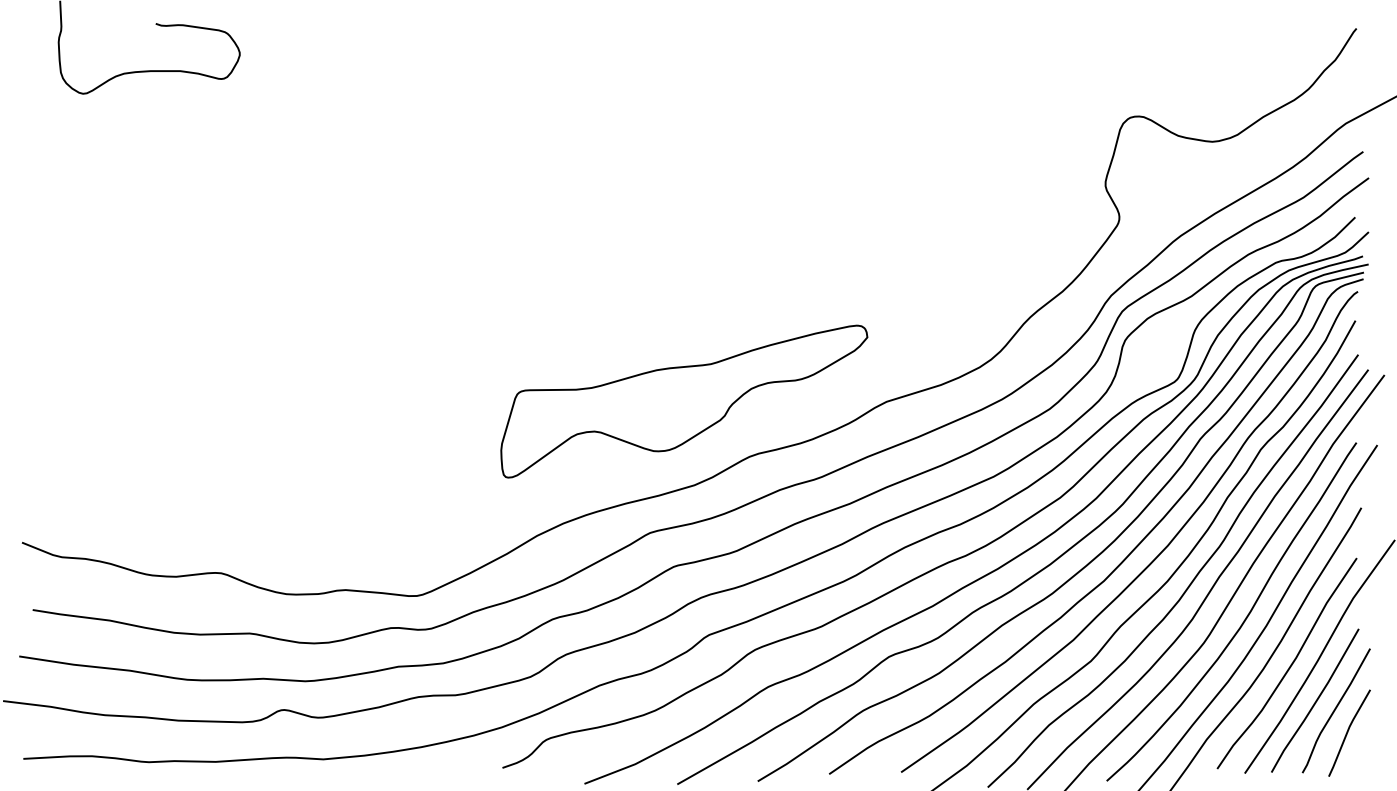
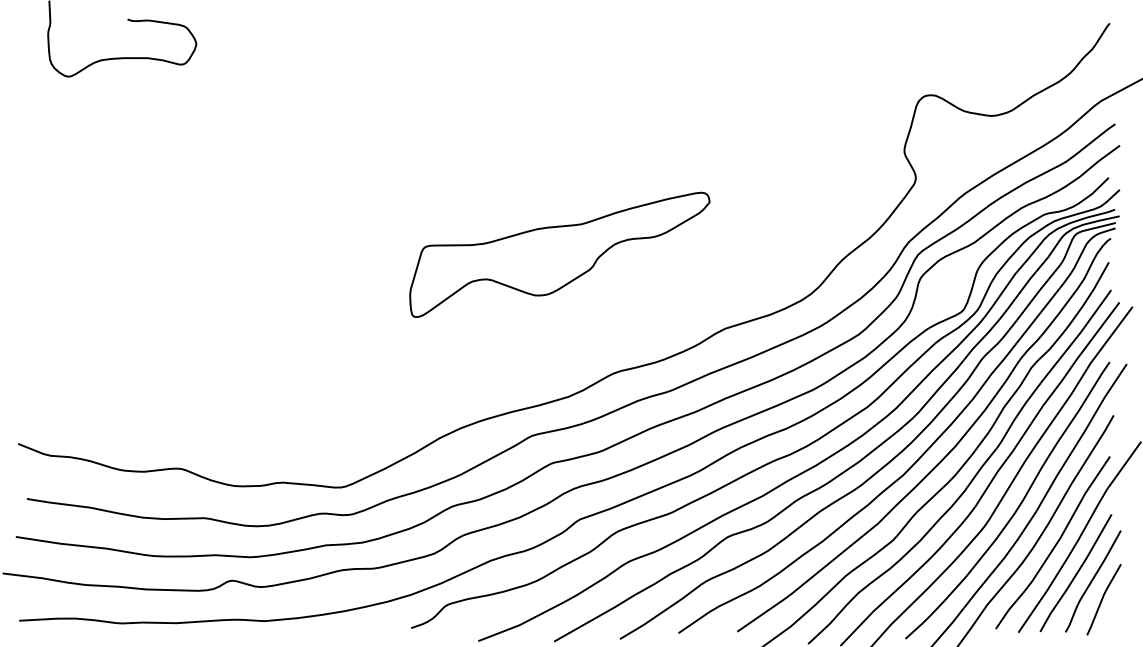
part: (684, 401) -> (560, 254), moved

